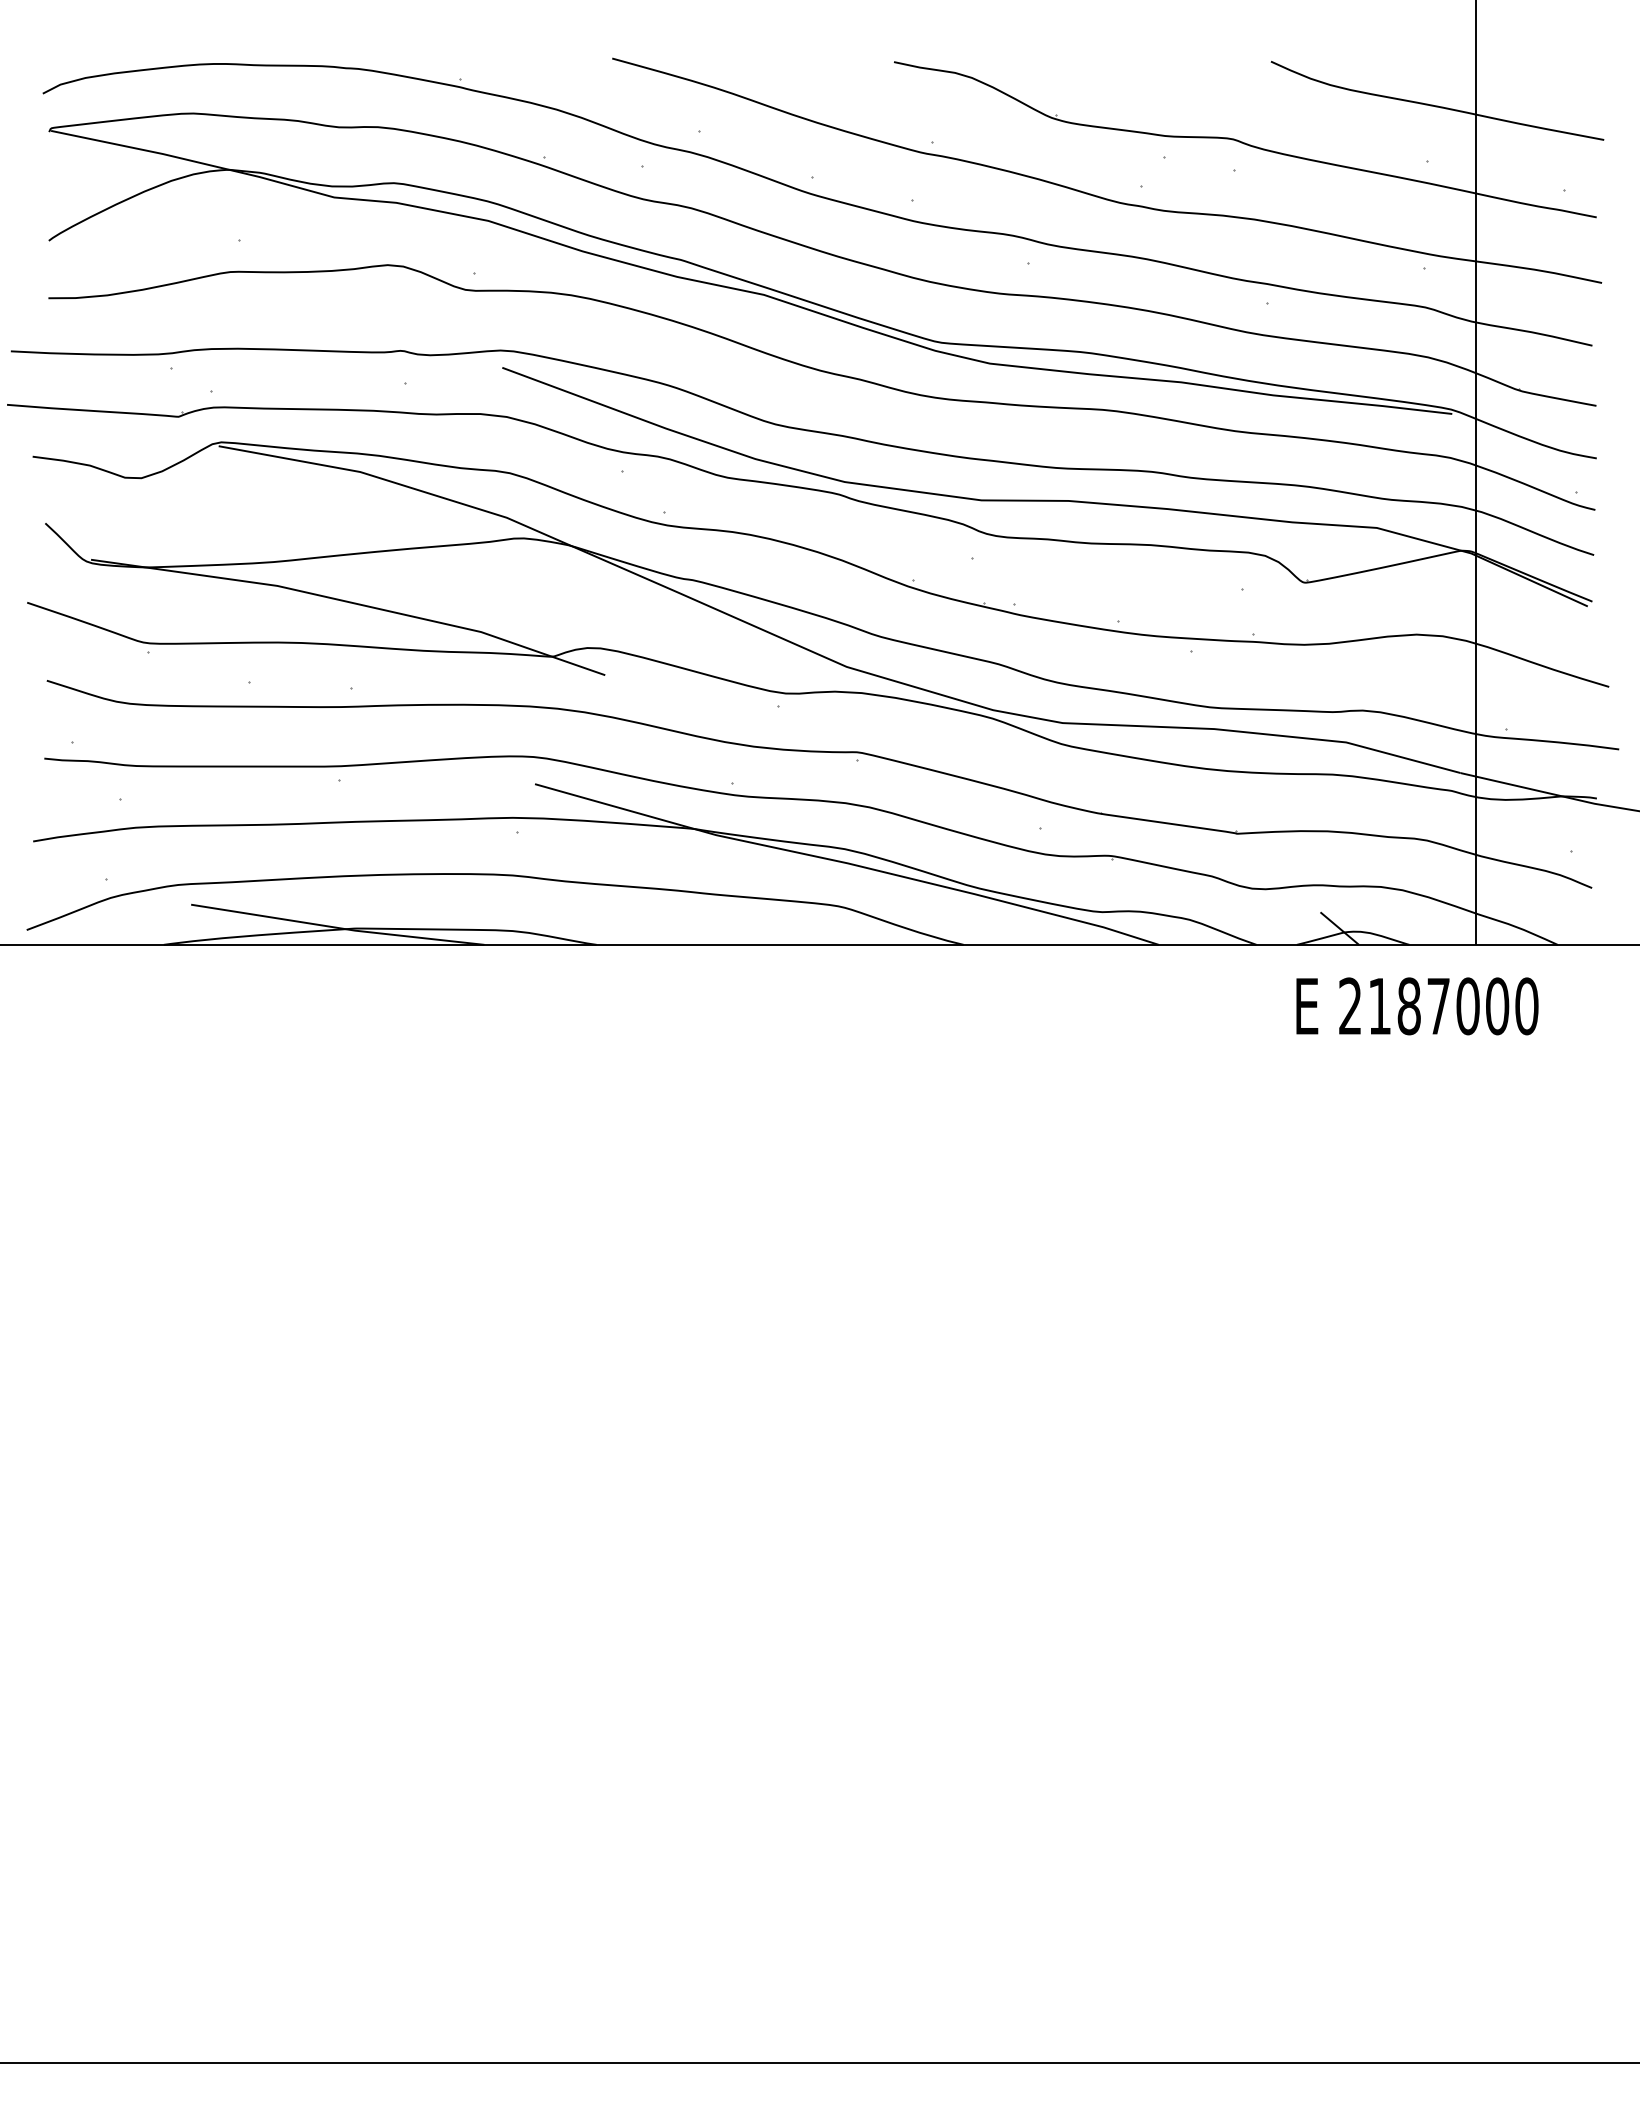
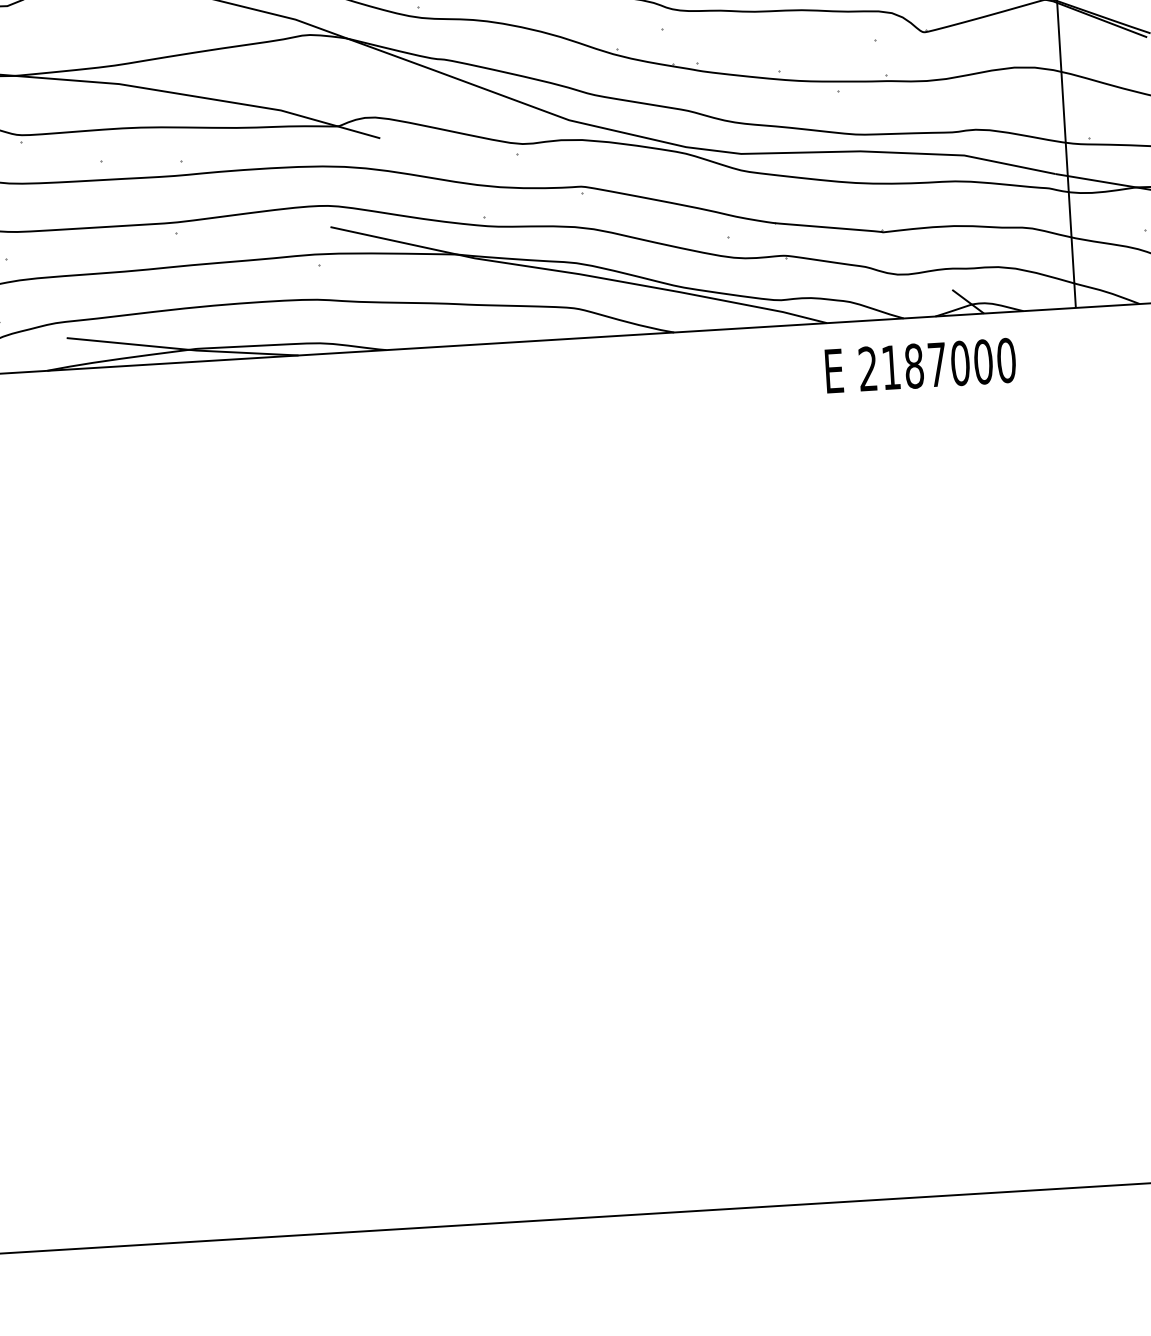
text: (1417, 1006) -> (920, 365), moved

